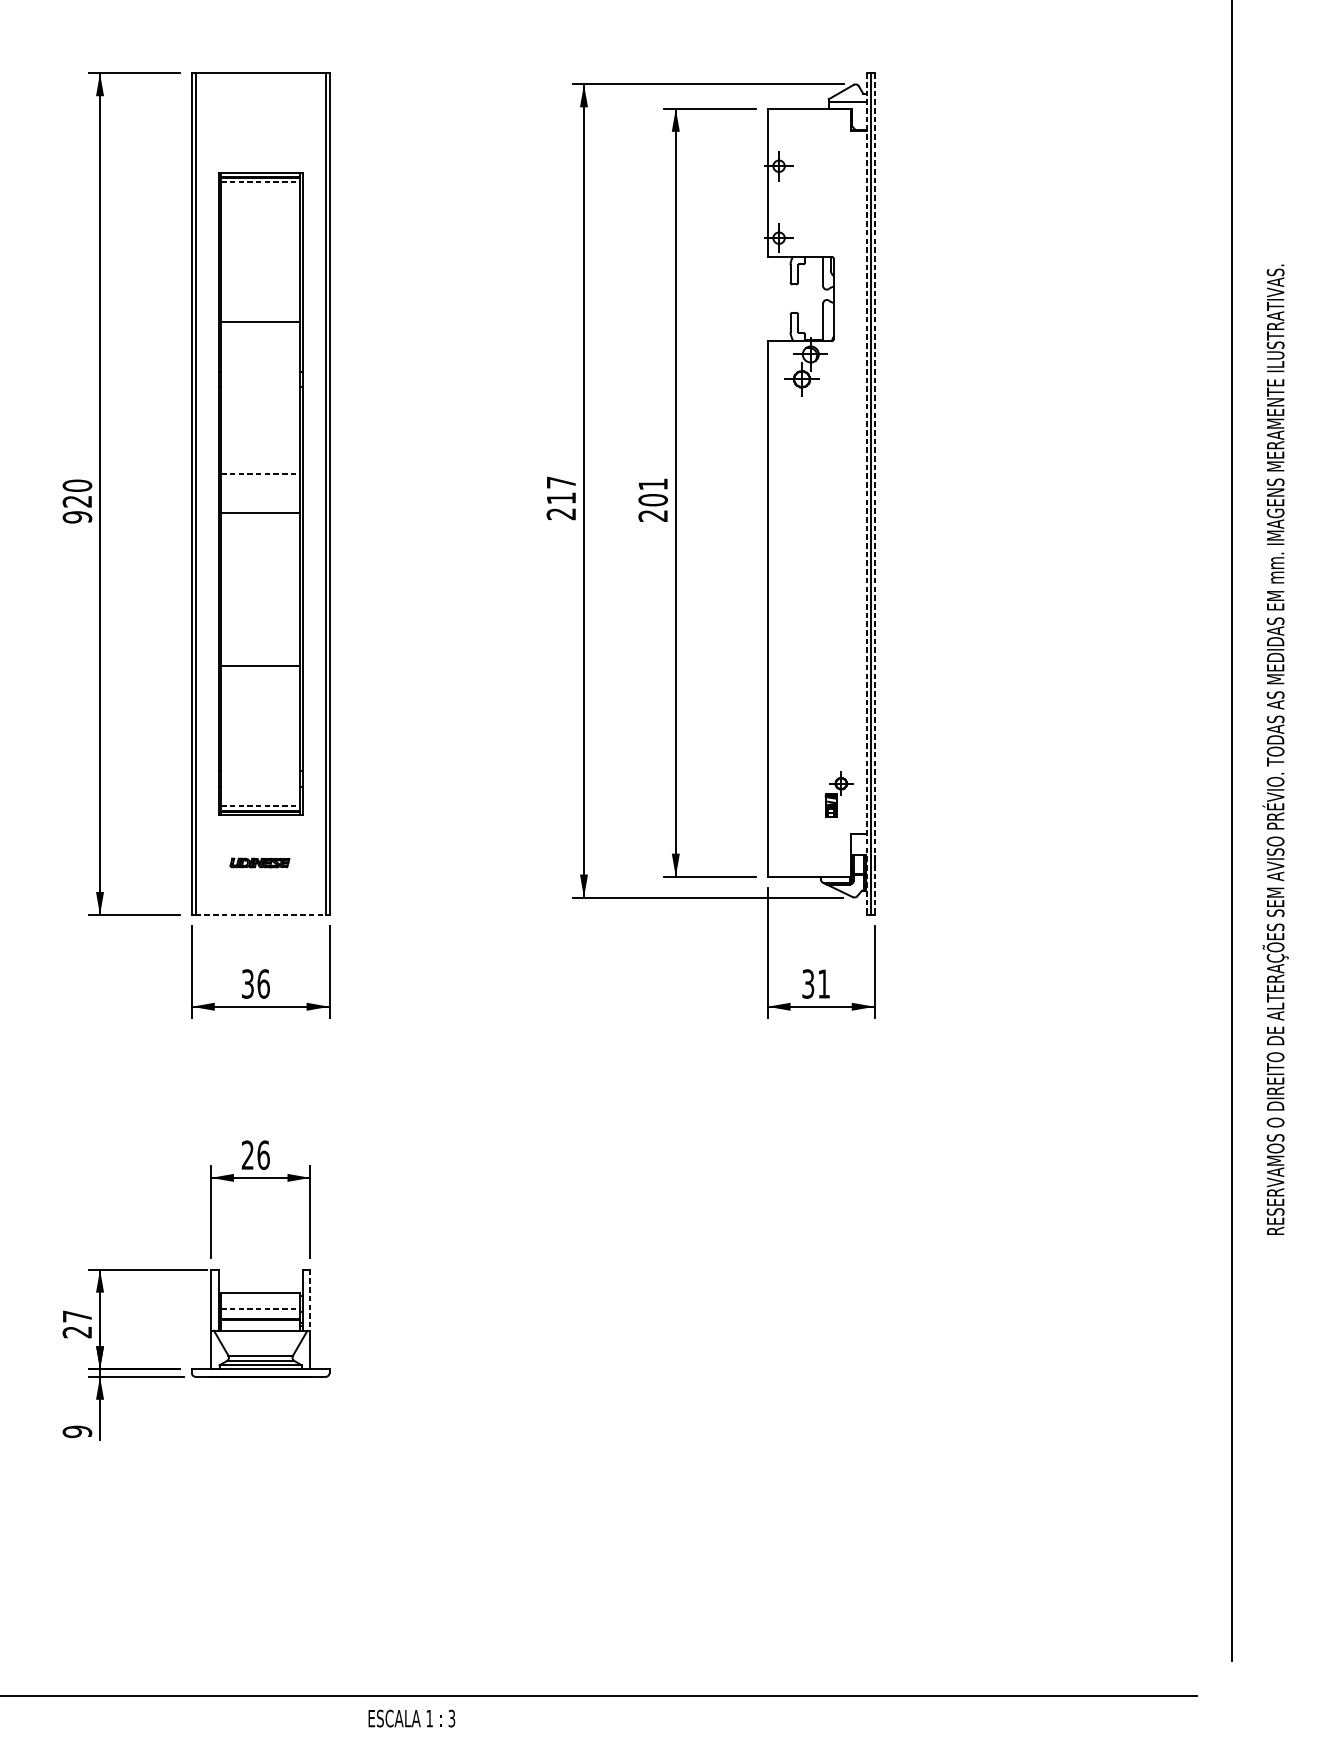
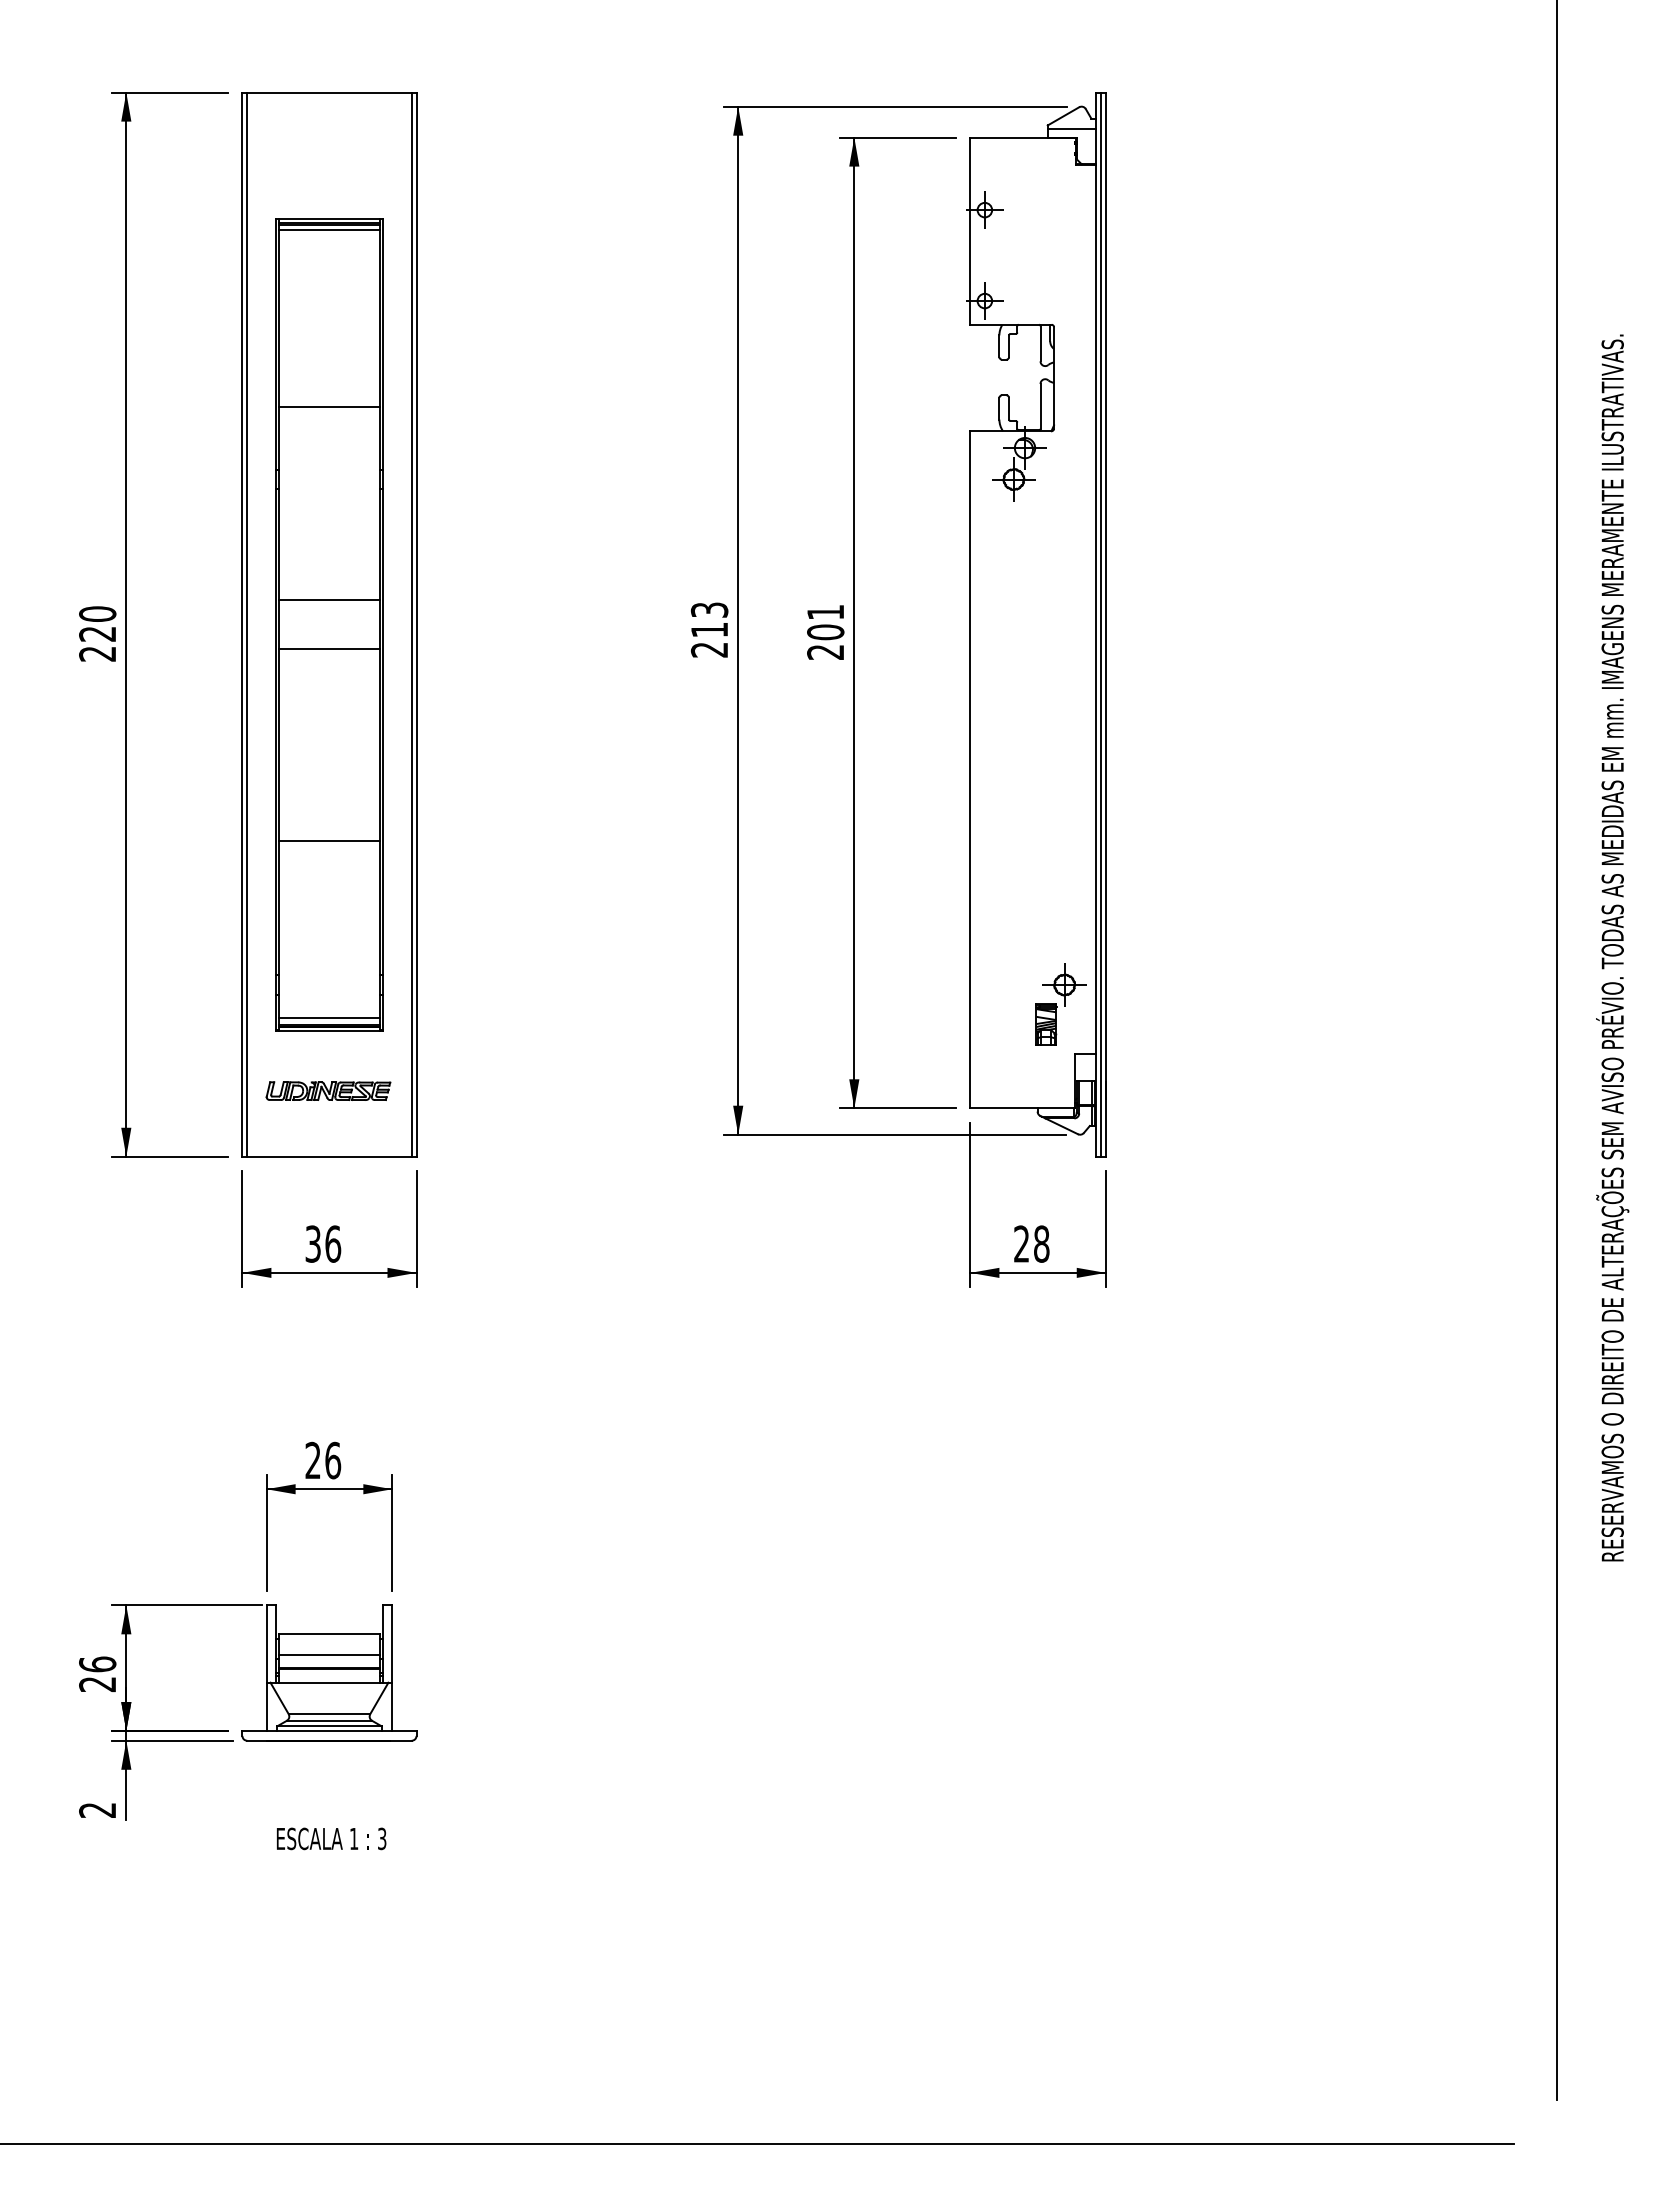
line: (260, 181) -> (329, 229), dashed -> solid
line: (260, 474) -> (329, 599), dashed -> solid
text: (561, 482) -> (709, 609), 217 -> 213
line: (867, 494) -> (1096, 625), dashed -> solid
line: (874, 494) -> (1105, 625), dashed -> solid
text: (77, 516) -> (97, 653), 920 -> 220
part: (838, 794) -> (1060, 1004), size x1.43
line: (260, 805) -> (329, 1018), dashed -> solid
part: (259, 862) -> (328, 1090), size x1.67
line: (260, 914) -> (329, 1156), dashed -> solid
text: (815, 983) -> (1031, 1243), 31 -> 28
line: (310, 1300) -> (392, 1644), dashed -> solid
line: (260, 1308) -> (329, 1654), dashed -> solid
text: (77, 1316) -> (97, 1664), 27 -> 26
text: (77, 1431) -> (97, 1810), 9 -> 2
text: (411, 1718) -> (331, 1838), moved

